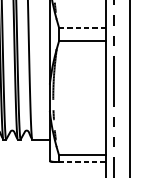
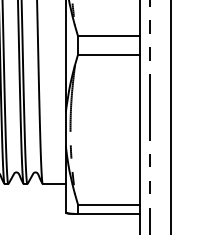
line: (82, 27) -> (108, 36), dashed -> solid
line: (82, 161) -> (108, 213), dashed -> solid

